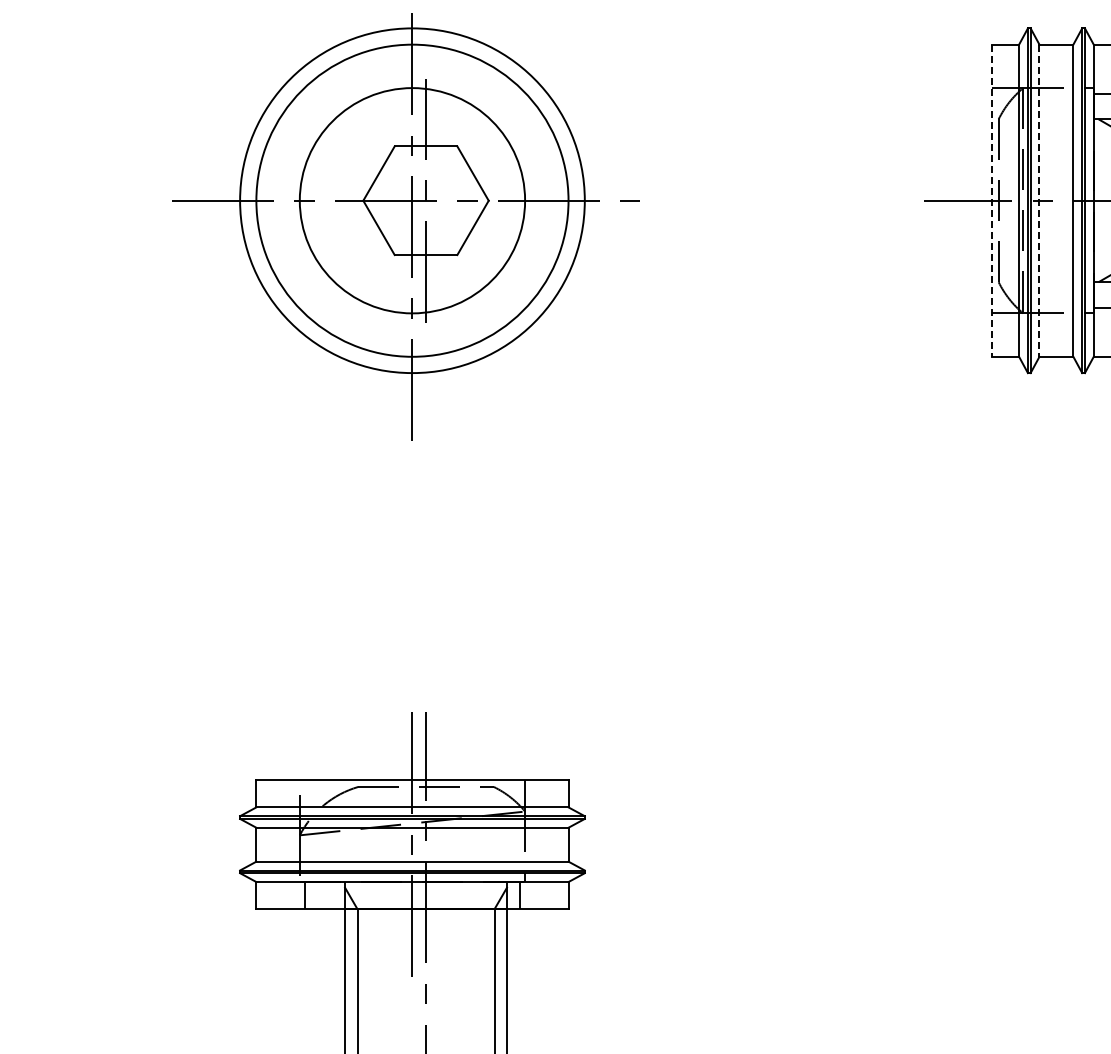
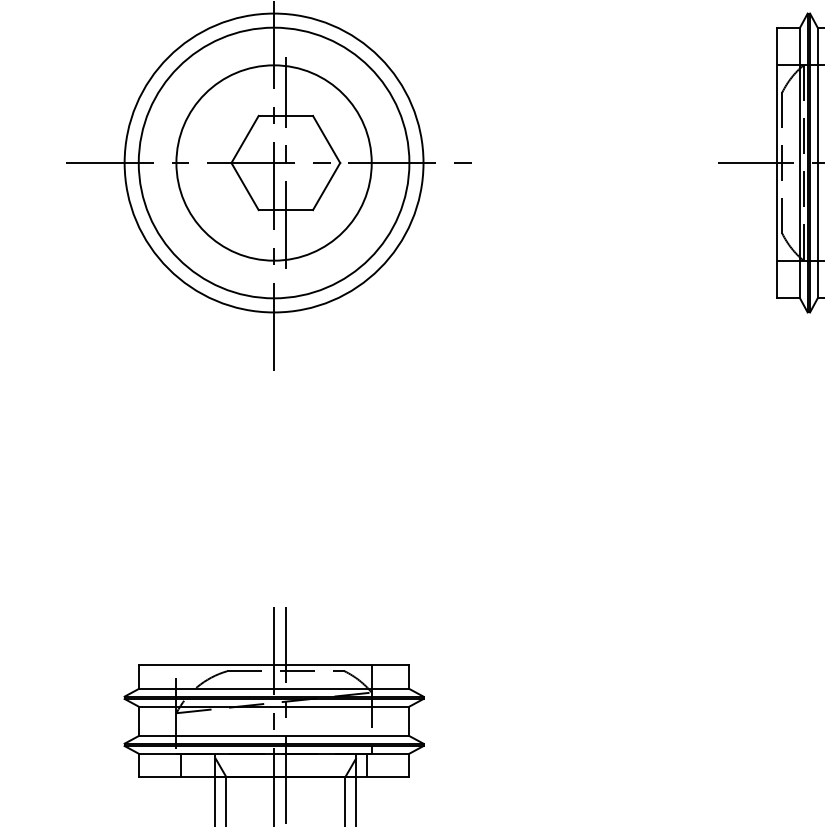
line: (991, 201) -> (776, 163), dashed -> solid
line: (1039, 201) -> (817, 163), dashed -> solid

